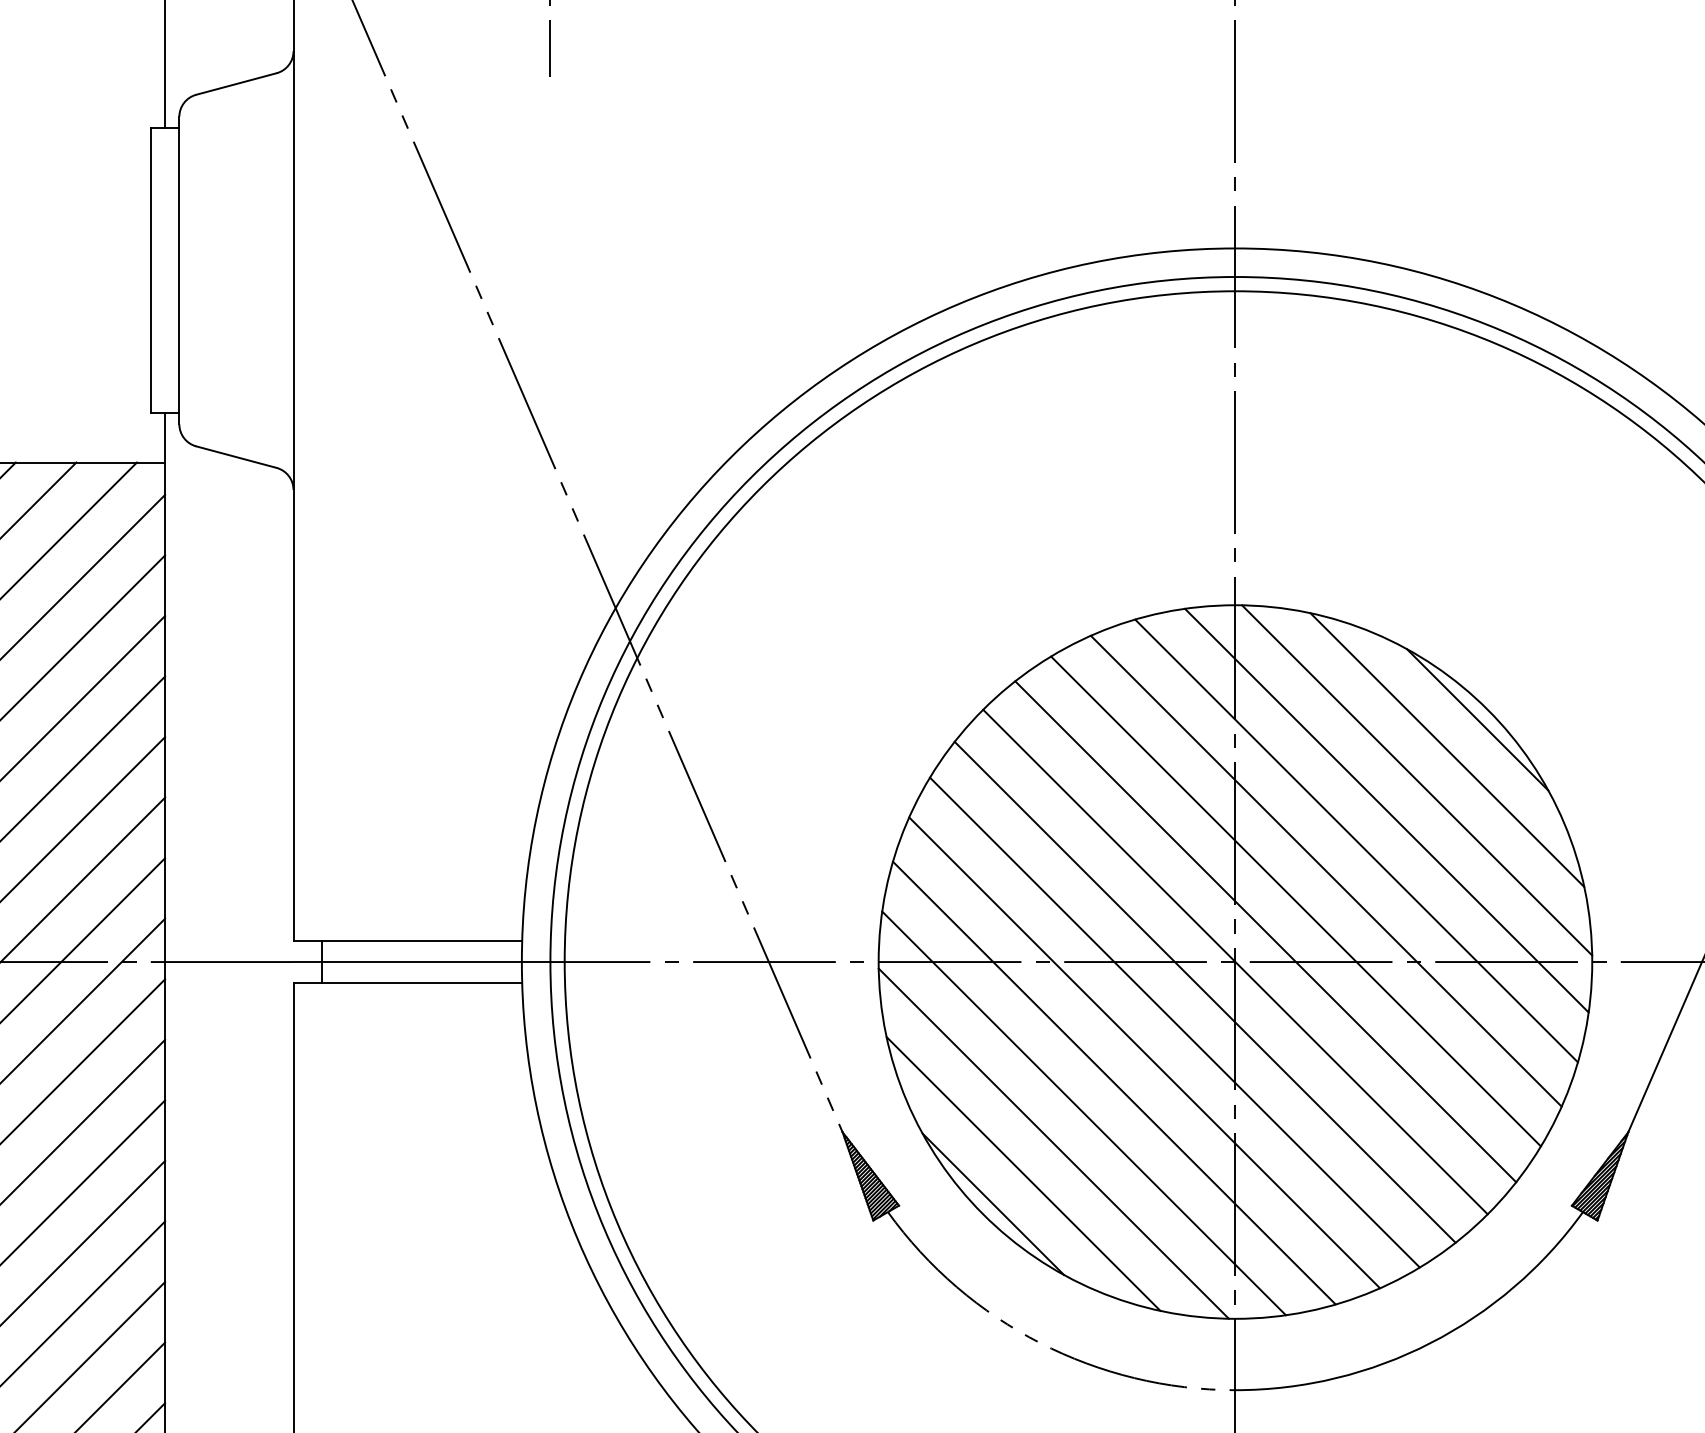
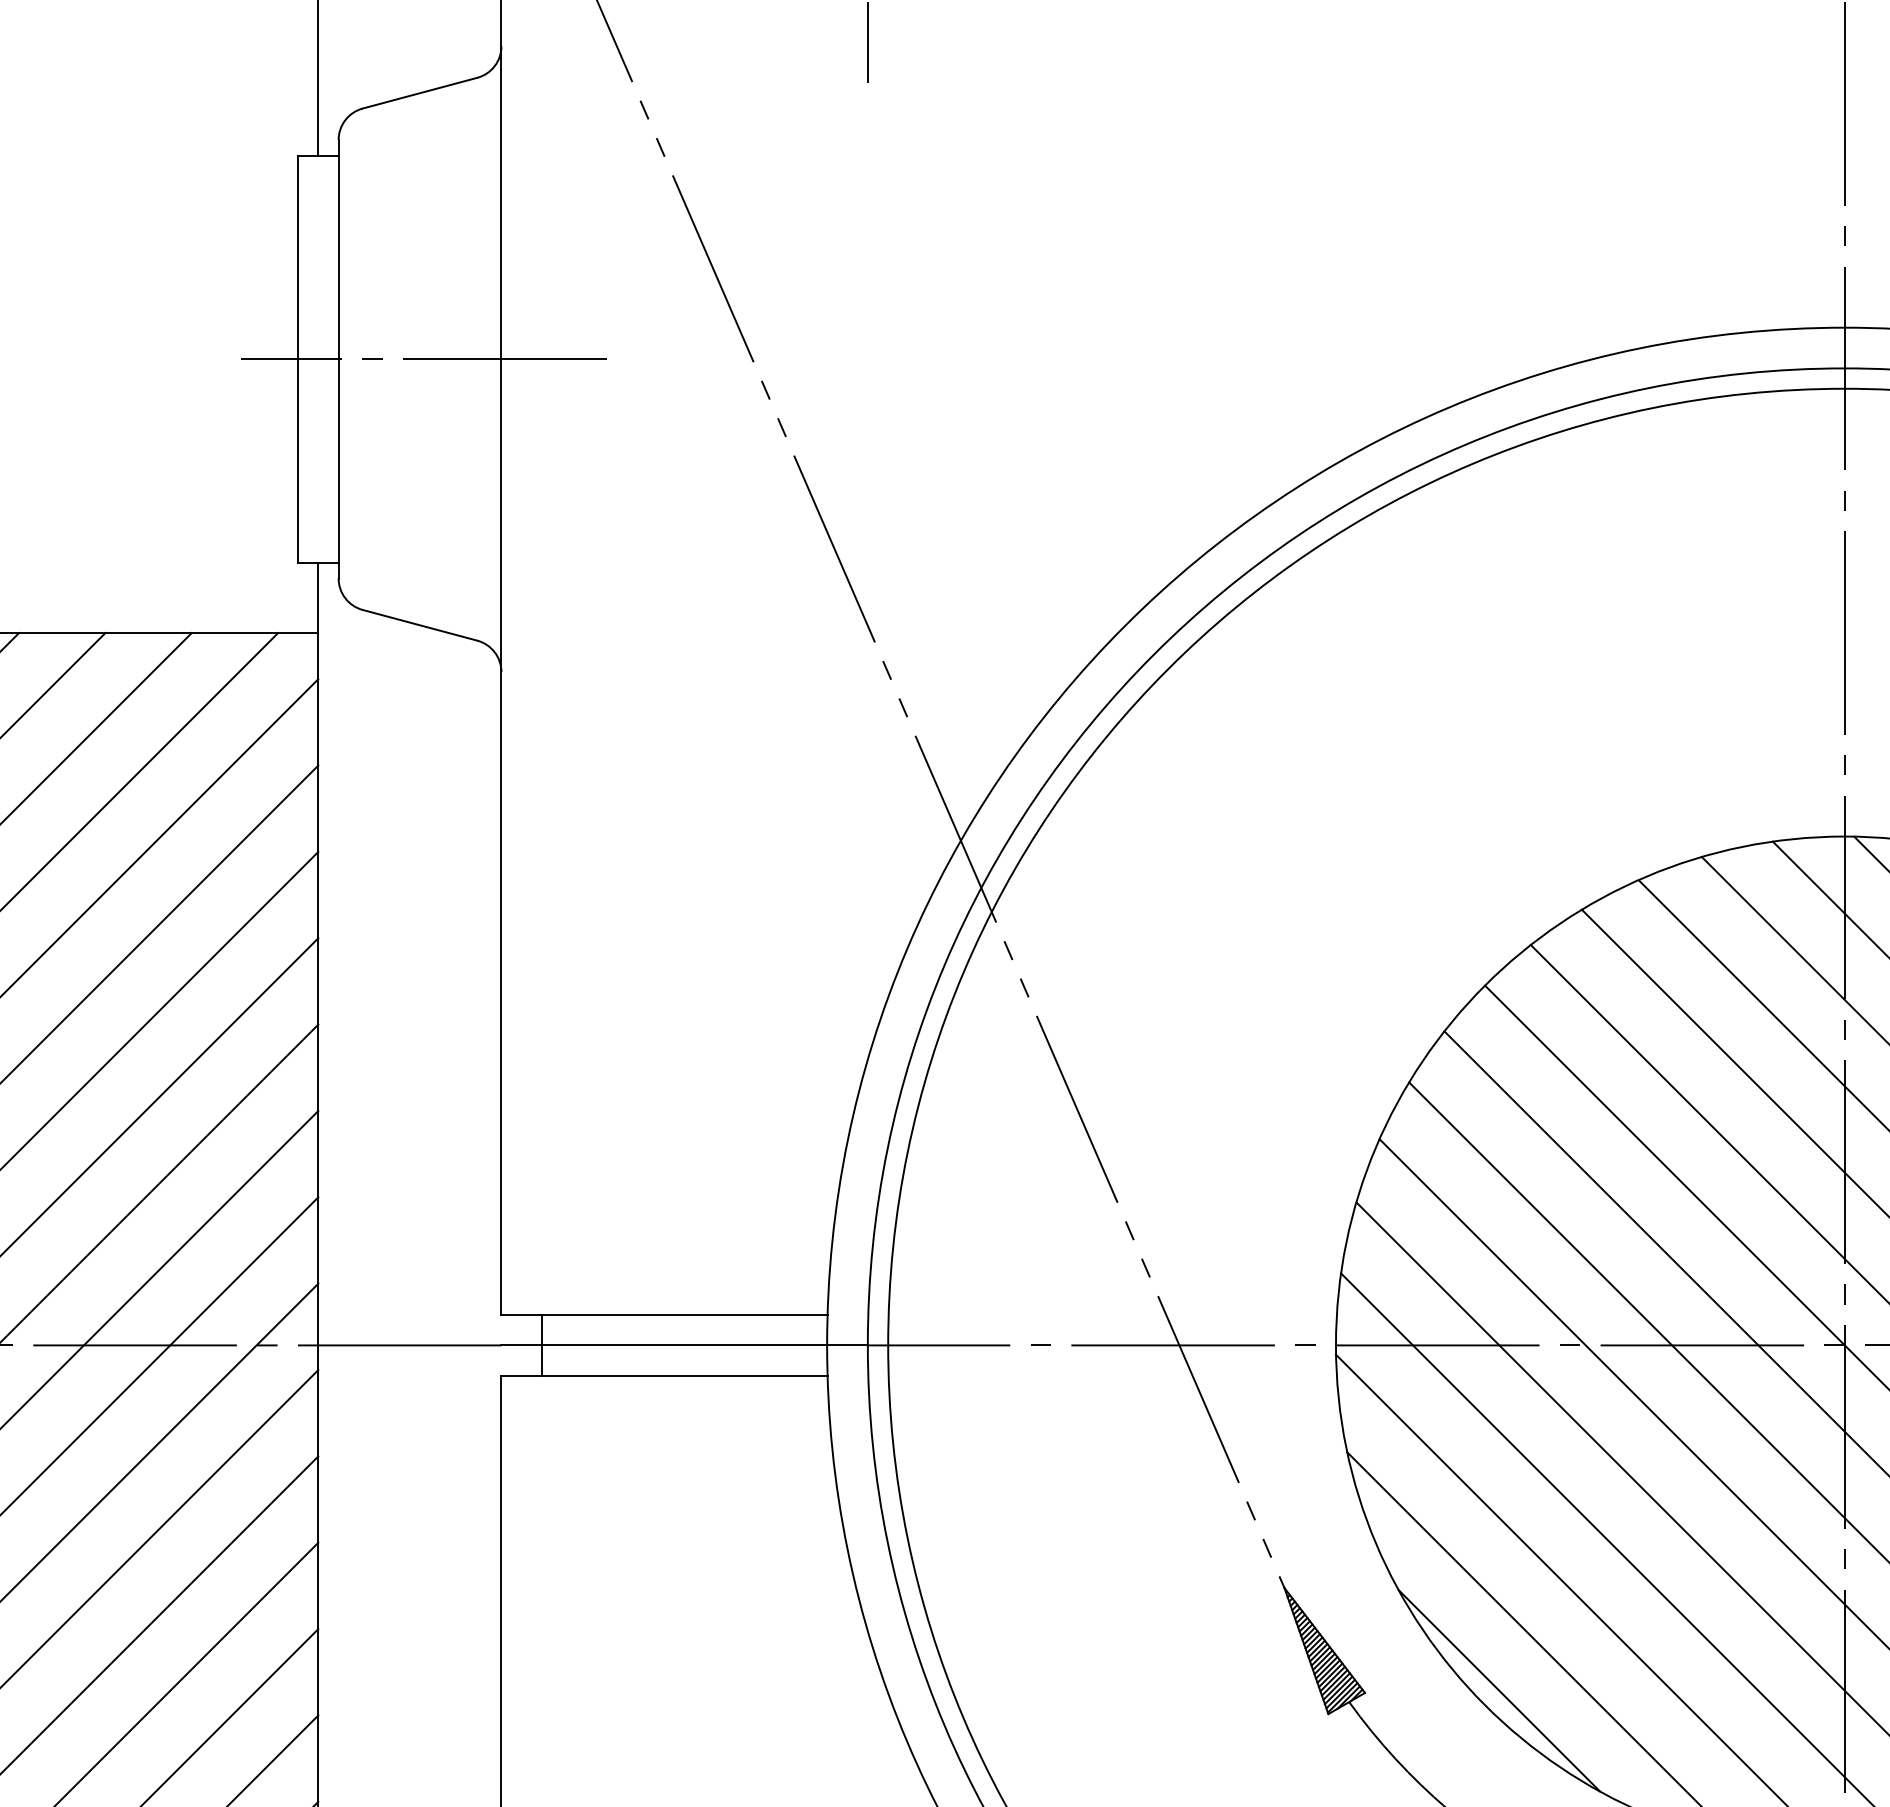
line: (239, 270) -> (424, 359), added

